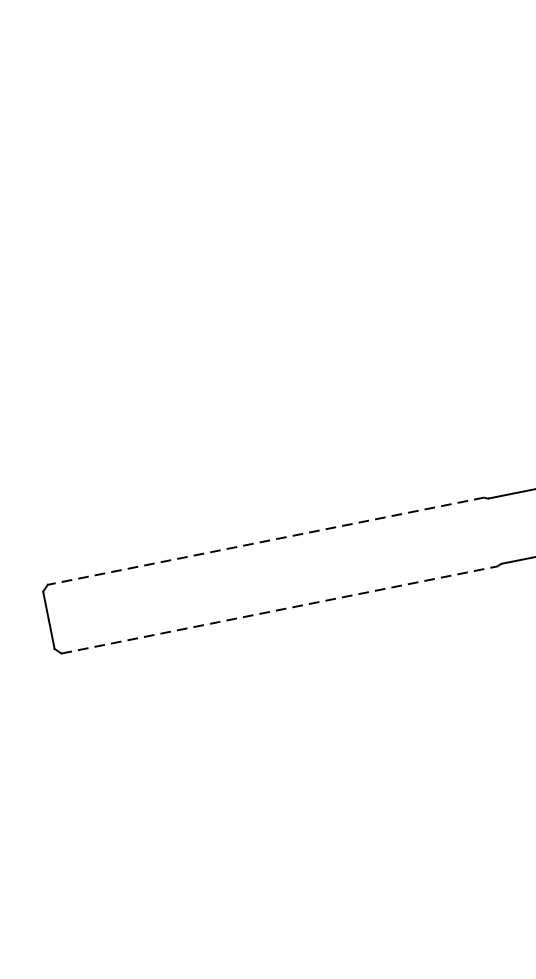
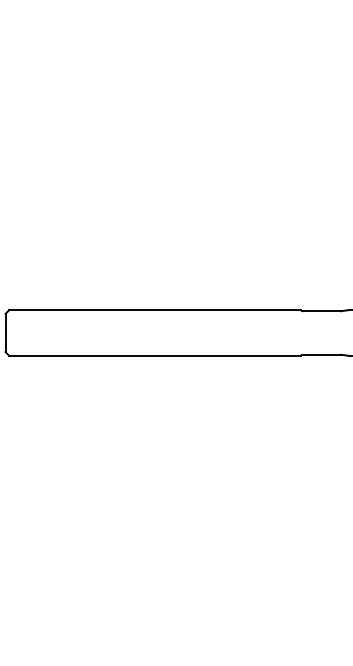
line: (265, 541) -> (154, 310), dashed -> solid
line: (279, 609) -> (154, 355), dashed -> solid

